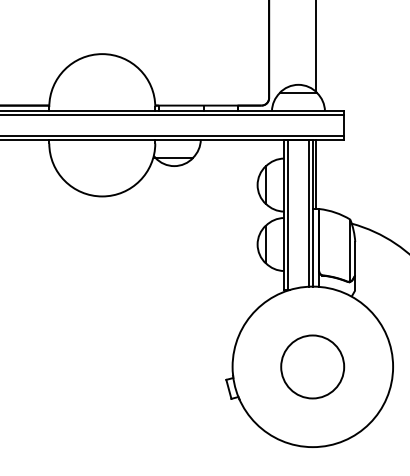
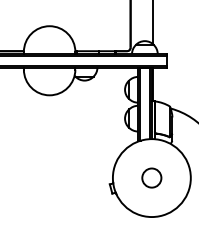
circle: (312, 365) -> (151, 177), size x0.62

